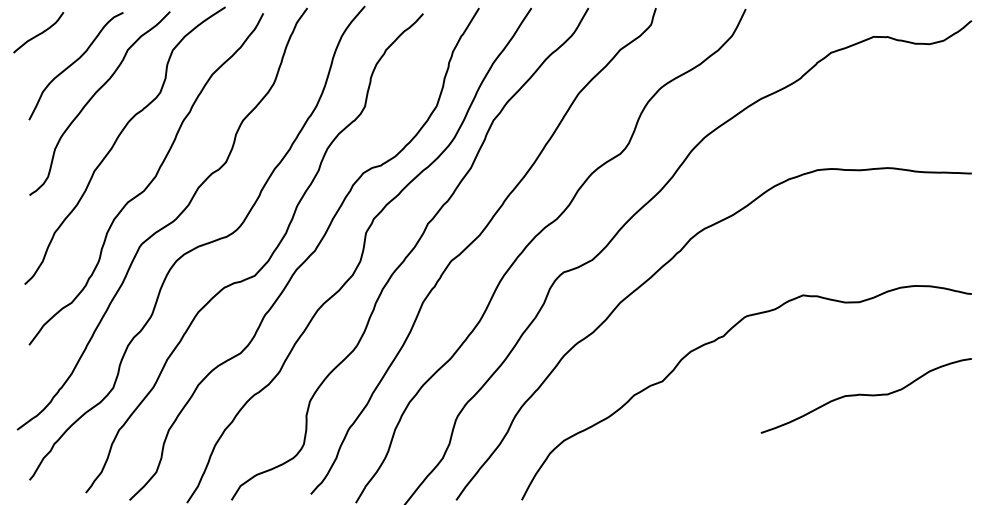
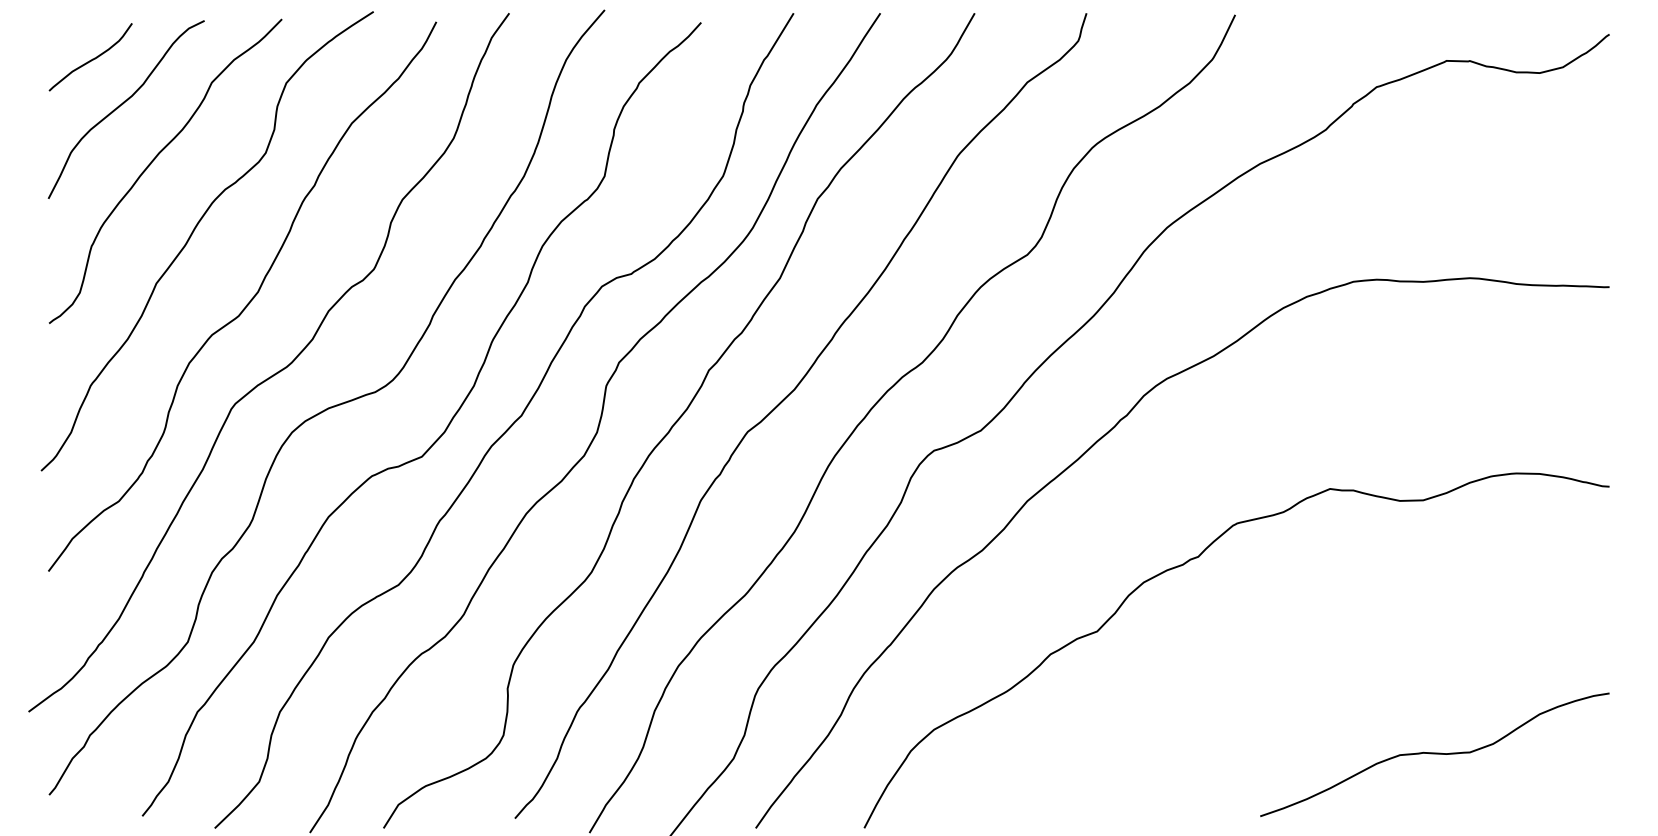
curve: (38, 33) -> (90, 58), moved
curve: (865, 395) -> (1433, 754), moved

